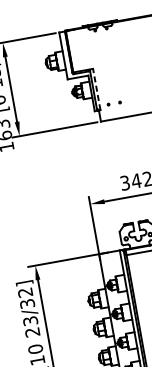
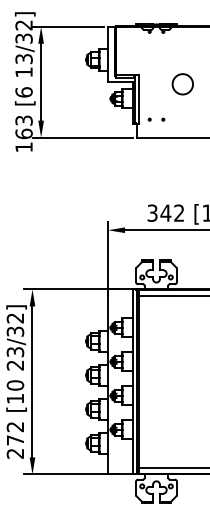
circle: (130, 69) -> (182, 84), added
line: (96, 89) -> (139, 99), dashed -> solid

